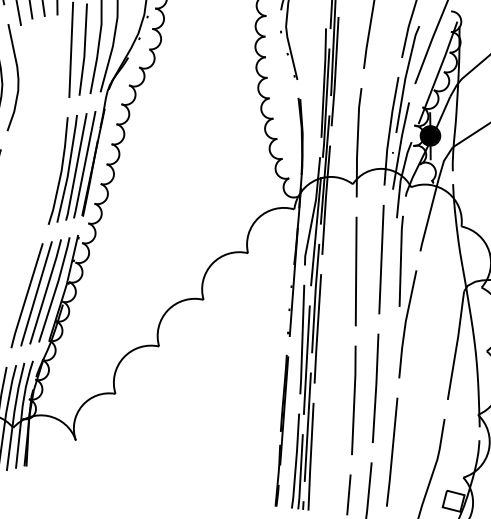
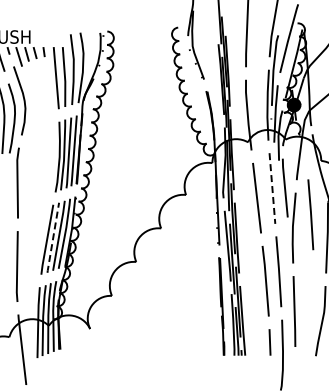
line: (381, 261) -> (272, 189), solid -> dashed
line: (36, 294) -> (53, 238), solid -> dashed
line: (434, 306) -> (310, 214), added

